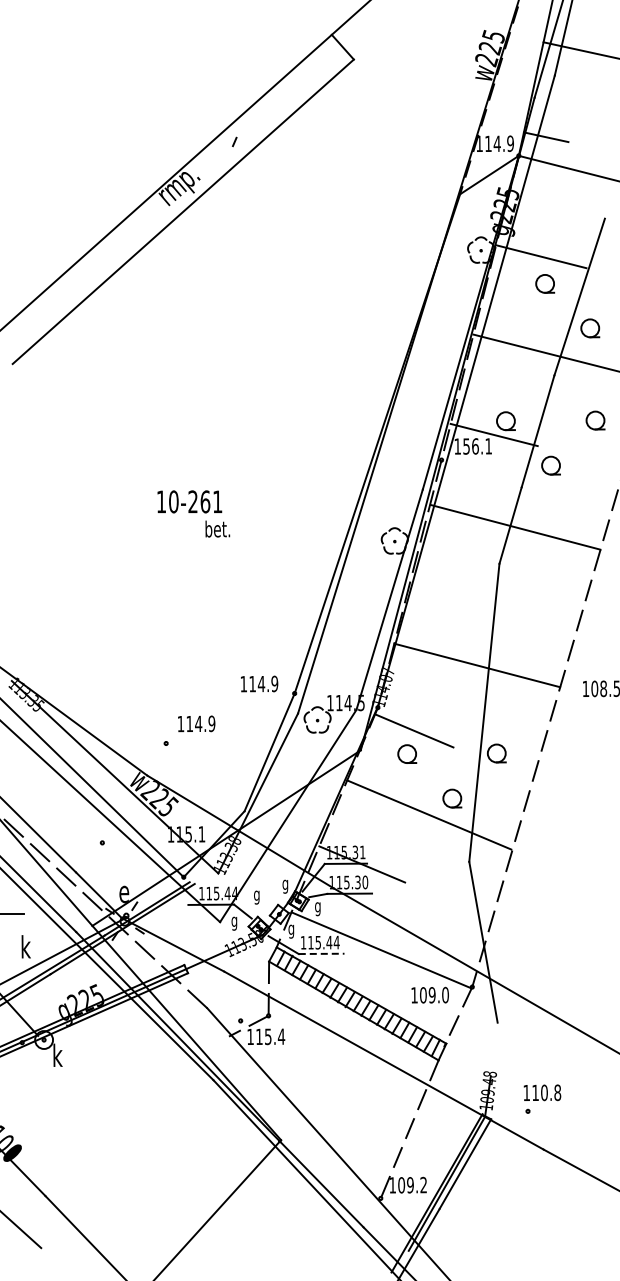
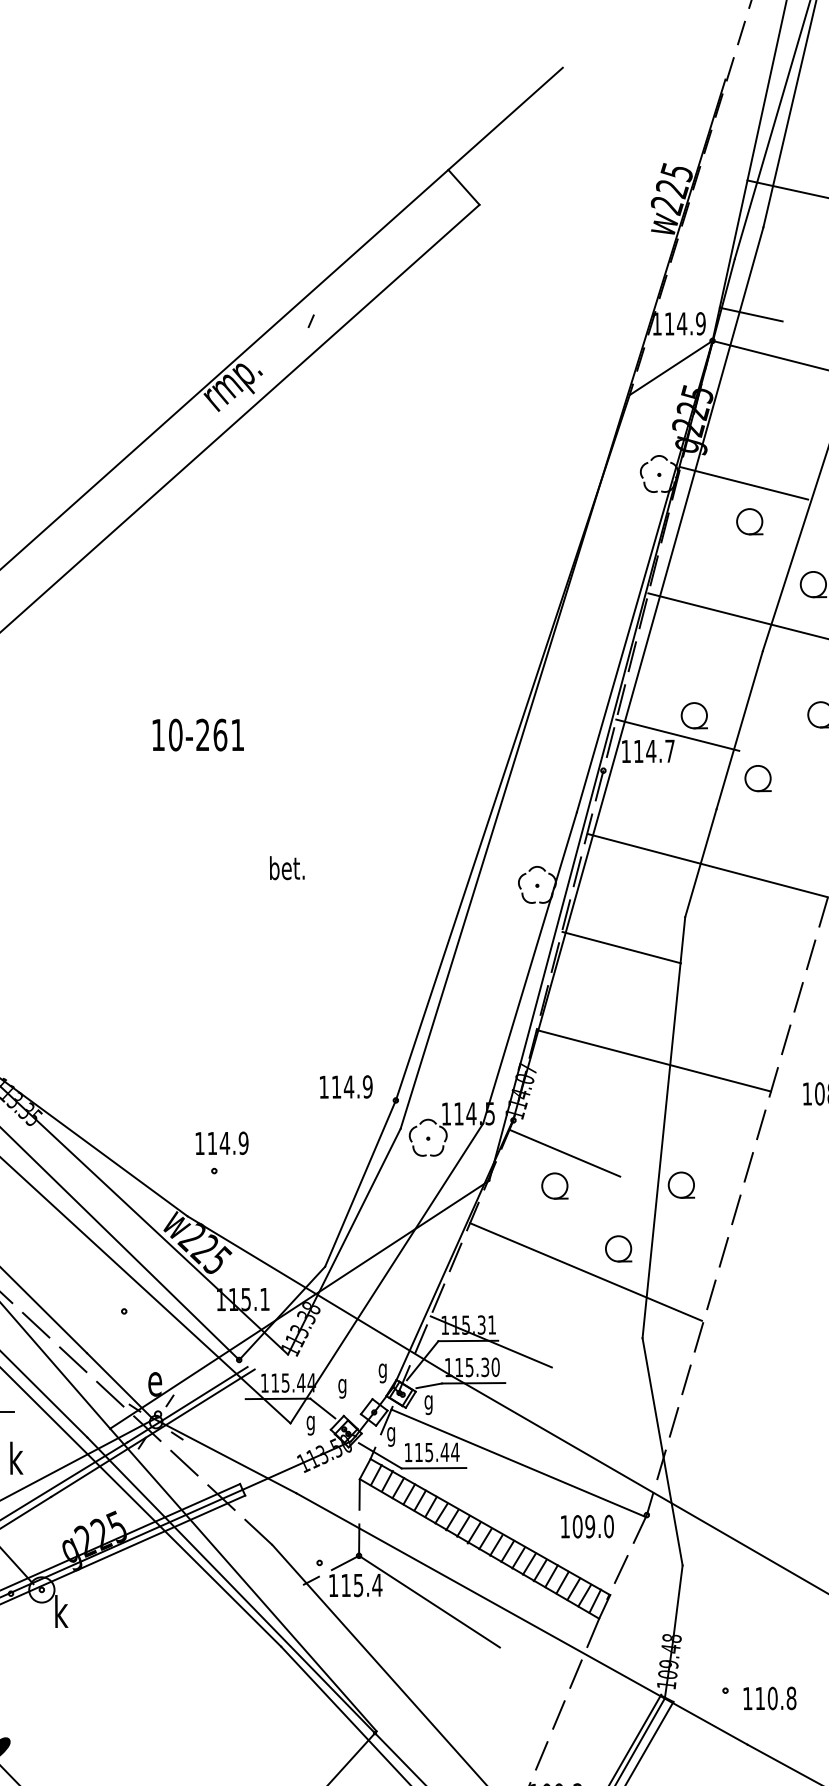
text: (477, 446) -> (654, 751), 156.1 -> 114.7
text: (189, 501) -> (197, 734), moved
line: (454, 585) -> (621, 947), added
text: (196, 723) -> (221, 1142), moved
line: (321, 953) -> (433, 1467), dashed -> solid
line: (318, 1047) -> (429, 1600), added
line: (493, 1049) -> (676, 1603), added
text: (542, 1092) -> (770, 1697), moved

